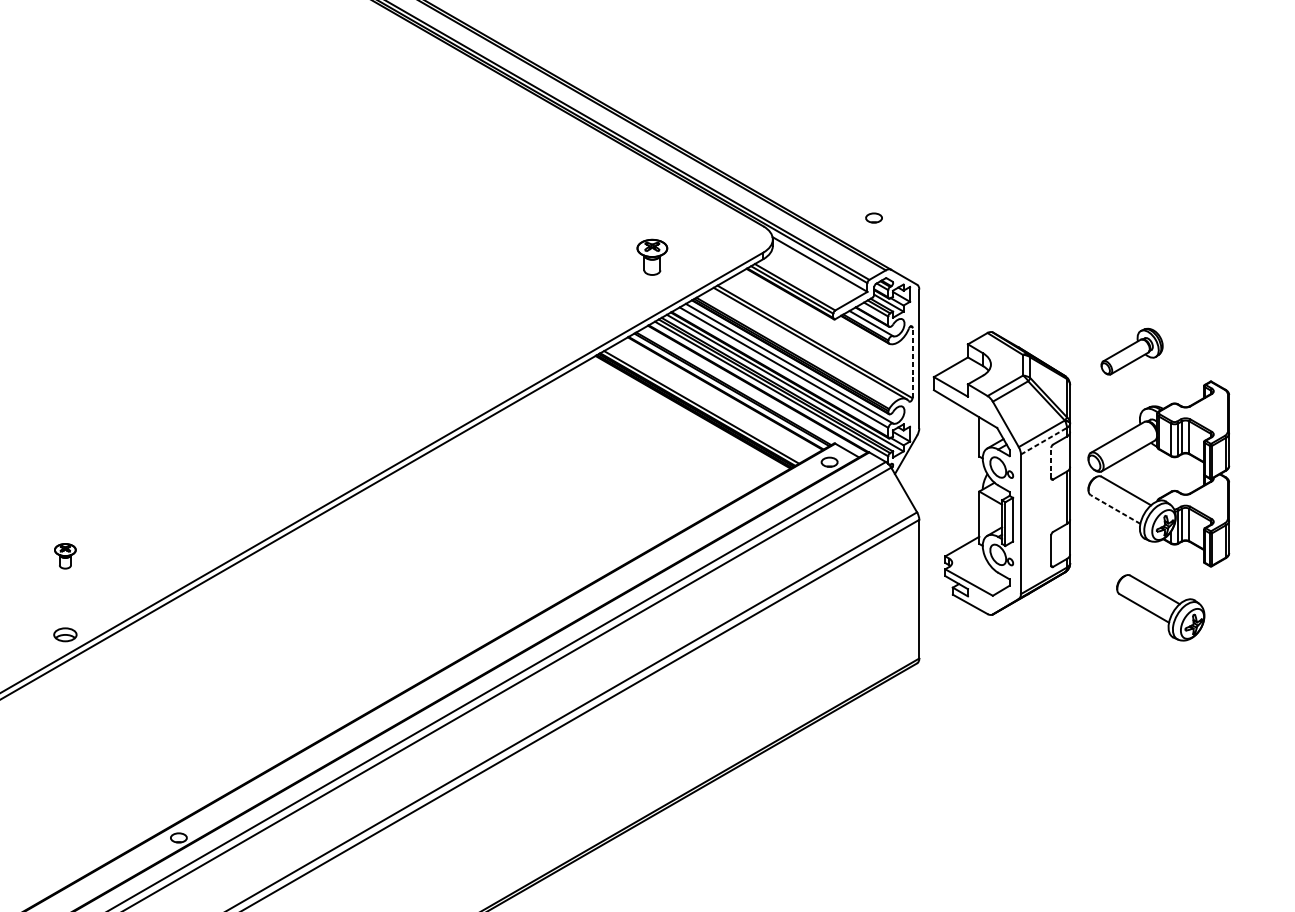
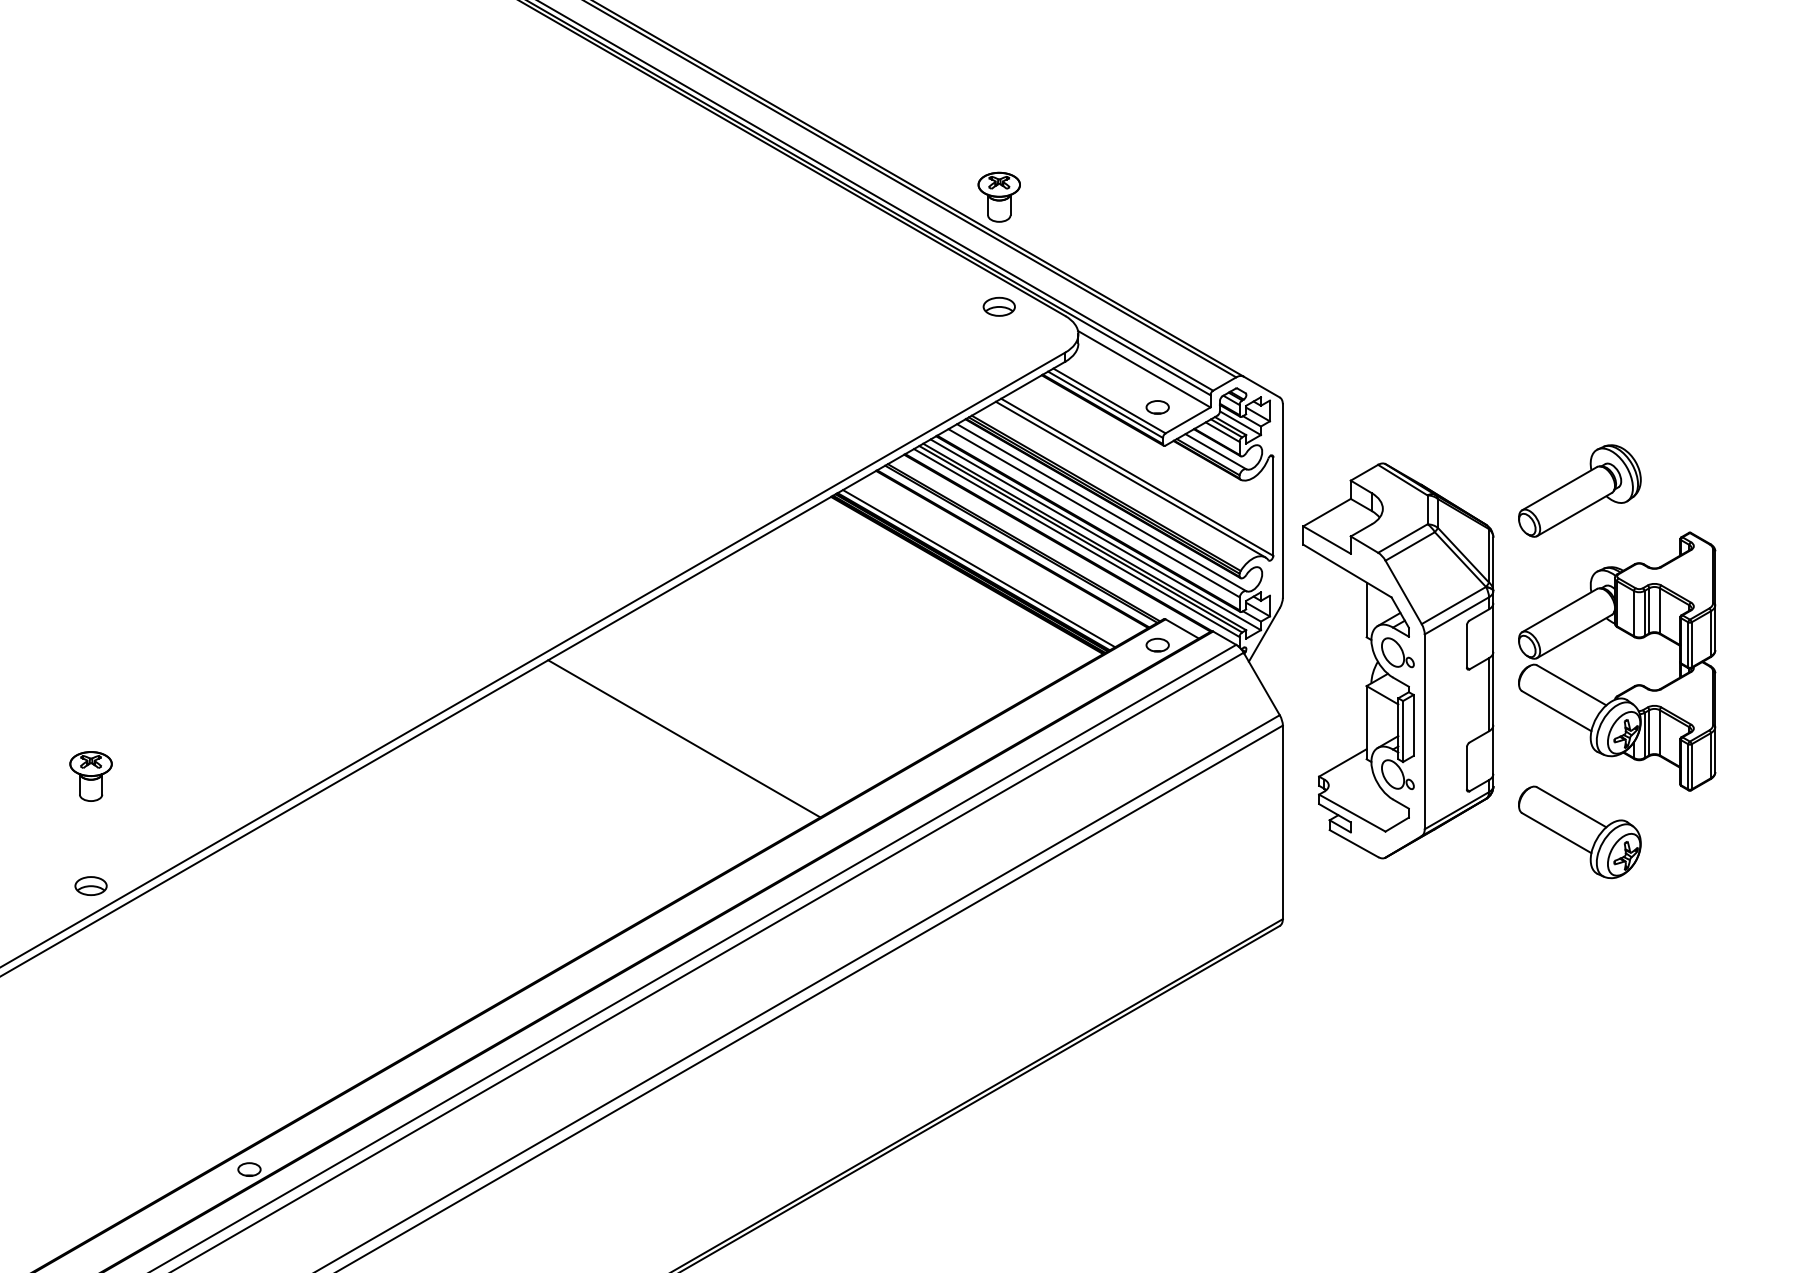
part: (873, 218) -> (1157, 407), moved
part: (715, 219) -> (998, 306), added
part: (651, 256) -> (998, 196), moved
part: (1131, 351) -> (1579, 490), size x1.43
line: (912, 362) -> (1273, 506), dashed -> solid
line: (1044, 440) -> (1457, 615), dashed -> solid
line: (1050, 462) -> (1466, 645), dashed -> solid
line: (1115, 509) -> (1556, 710), dashed -> solid
line: (490, 529) -> (684, 738), added
part: (64, 556) -> (90, 776), size x1.43
part: (1160, 607) -> (1579, 832), moved

